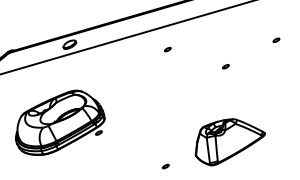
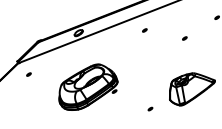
part: (61, 122) -> (88, 86), moved

